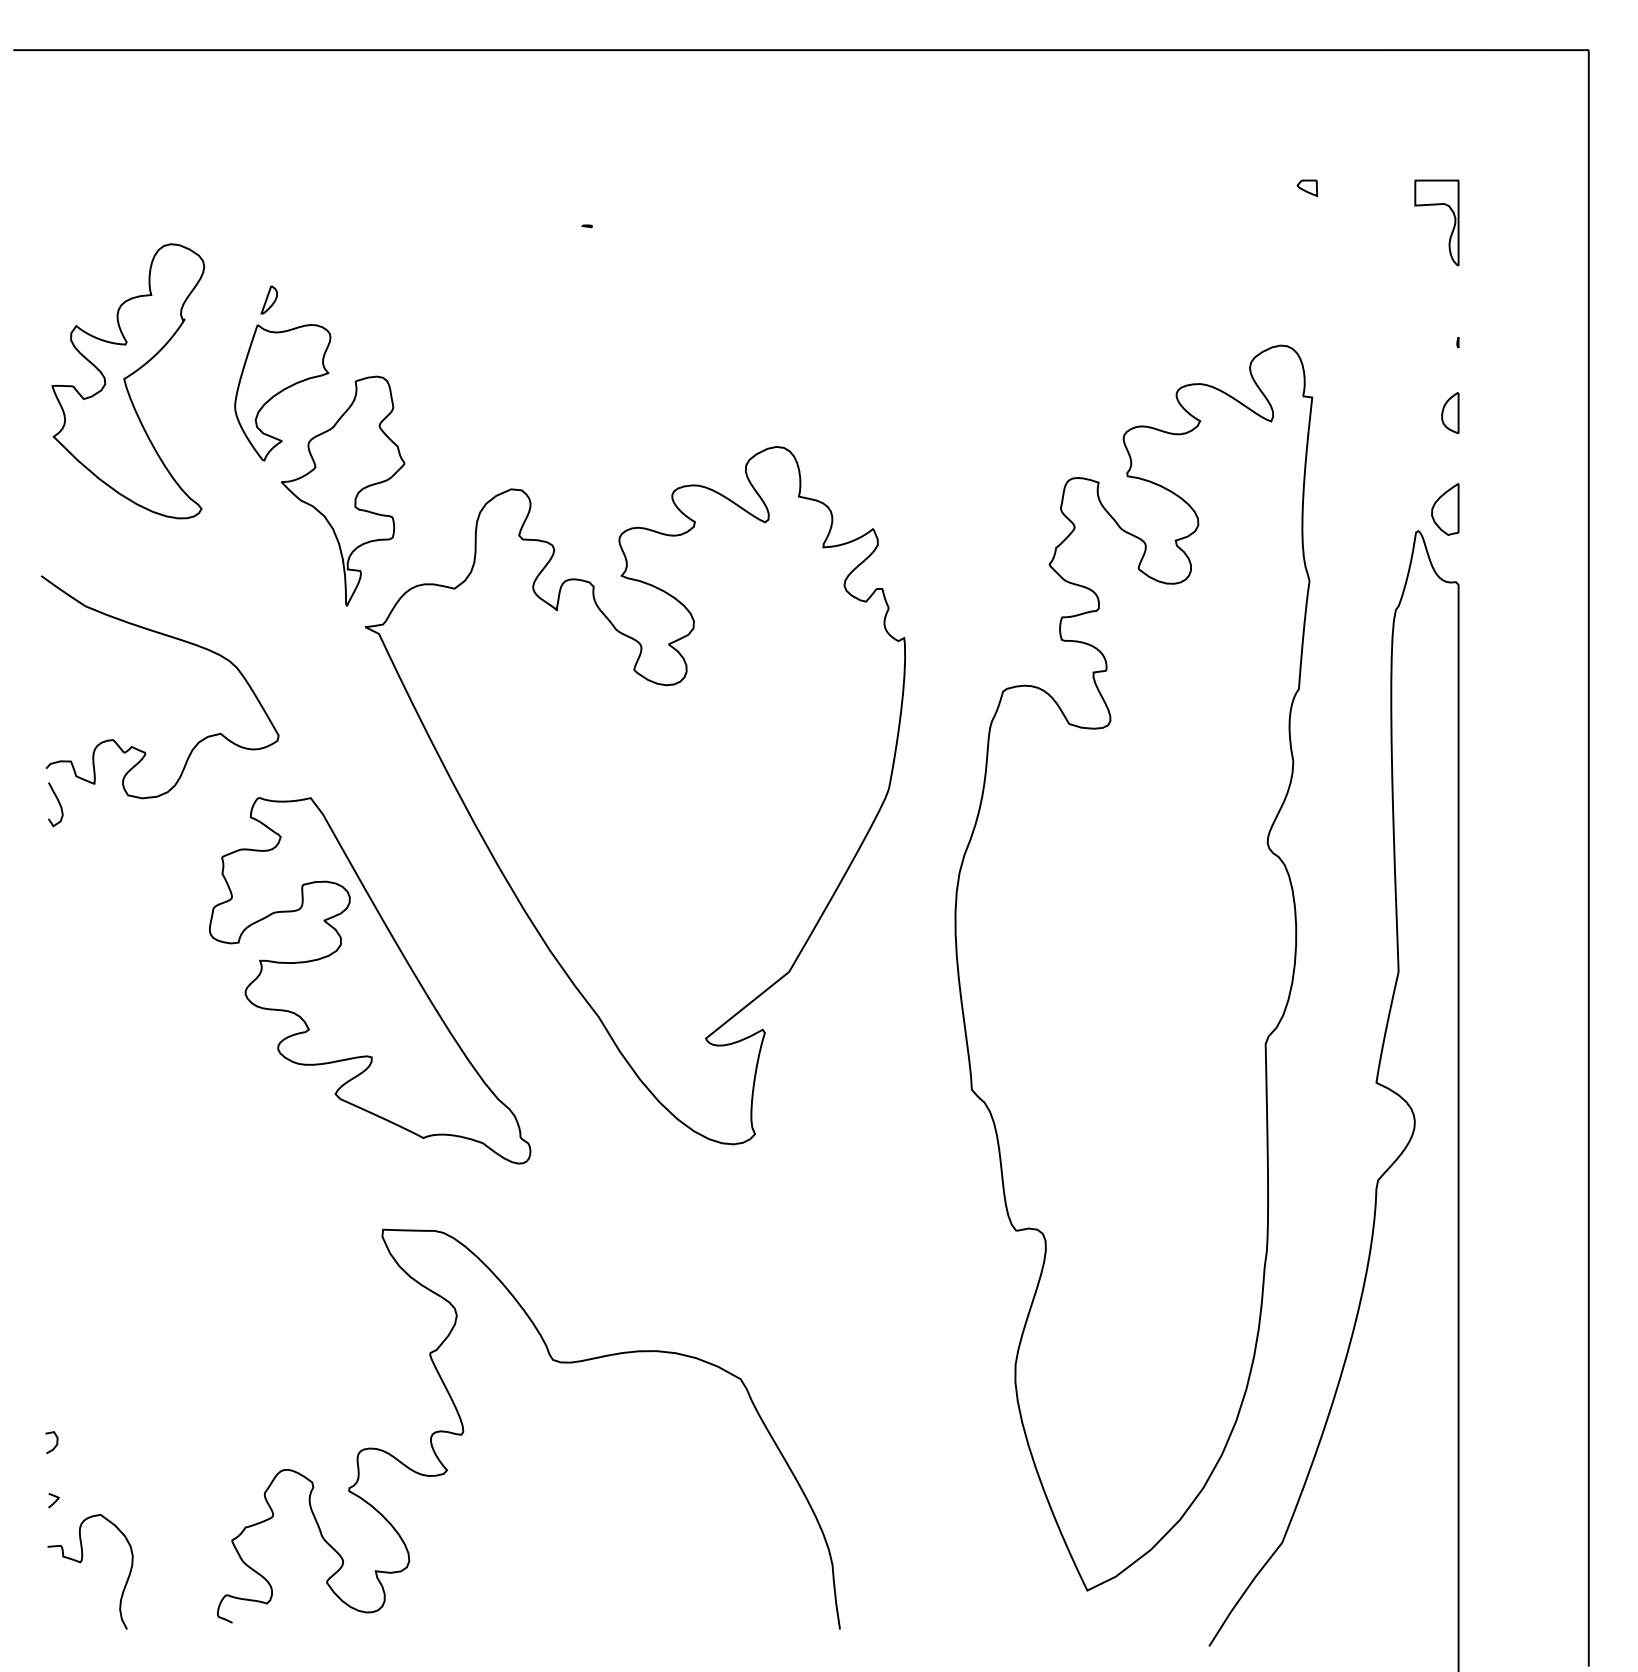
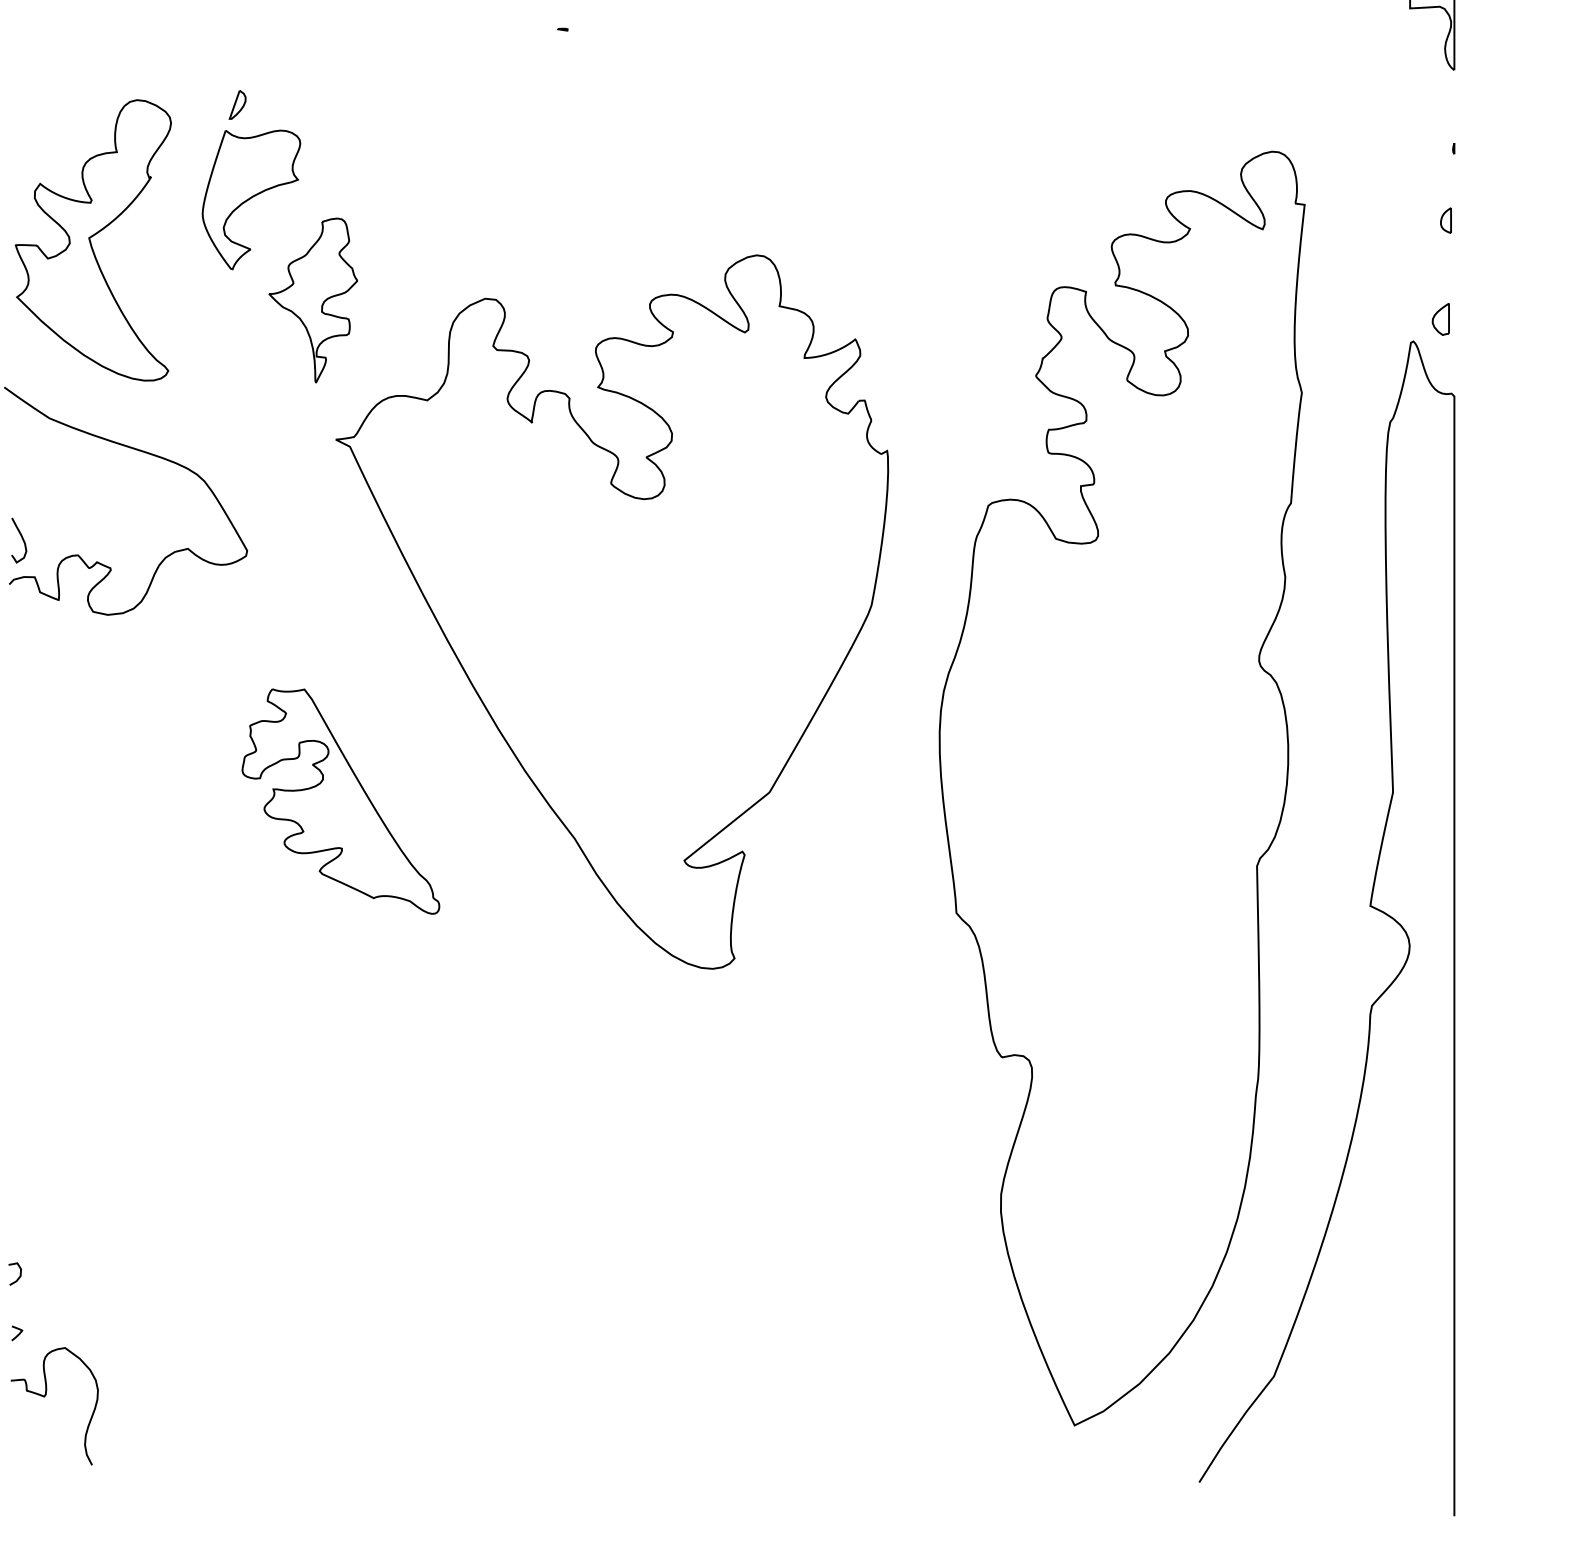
part: (128, 381) -> (93, 240), moved
part: (1450, 412) -> (1446, 220), size x0.6
part: (343, 490) -> (313, 299), size x0.7
part: (1445, 509) -> (1441, 319), size x0.6
curve: (58, 803) -> (21, 539), moved
part: (370, 980) -> (341, 801), size x0.6
curve: (464, 1430) -> (437, 1261), removed

